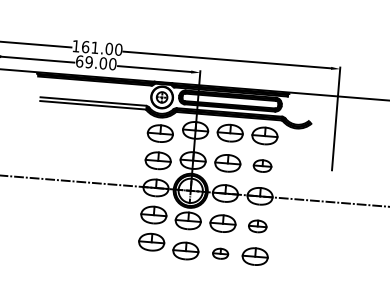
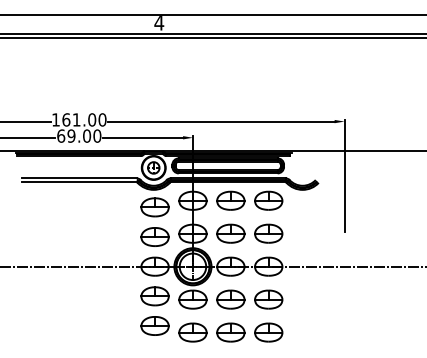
part: (262, 165) -> (268, 233), size x1.43
part: (257, 226) -> (268, 299), size x1.43
part: (220, 253) -> (230, 332), size x1.67

